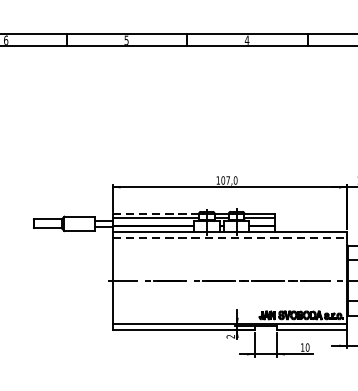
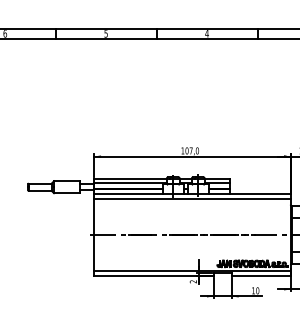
line: (156, 213) -> (131, 178), dashed -> solid
line: (230, 238) -> (193, 199), dashed -> solid

